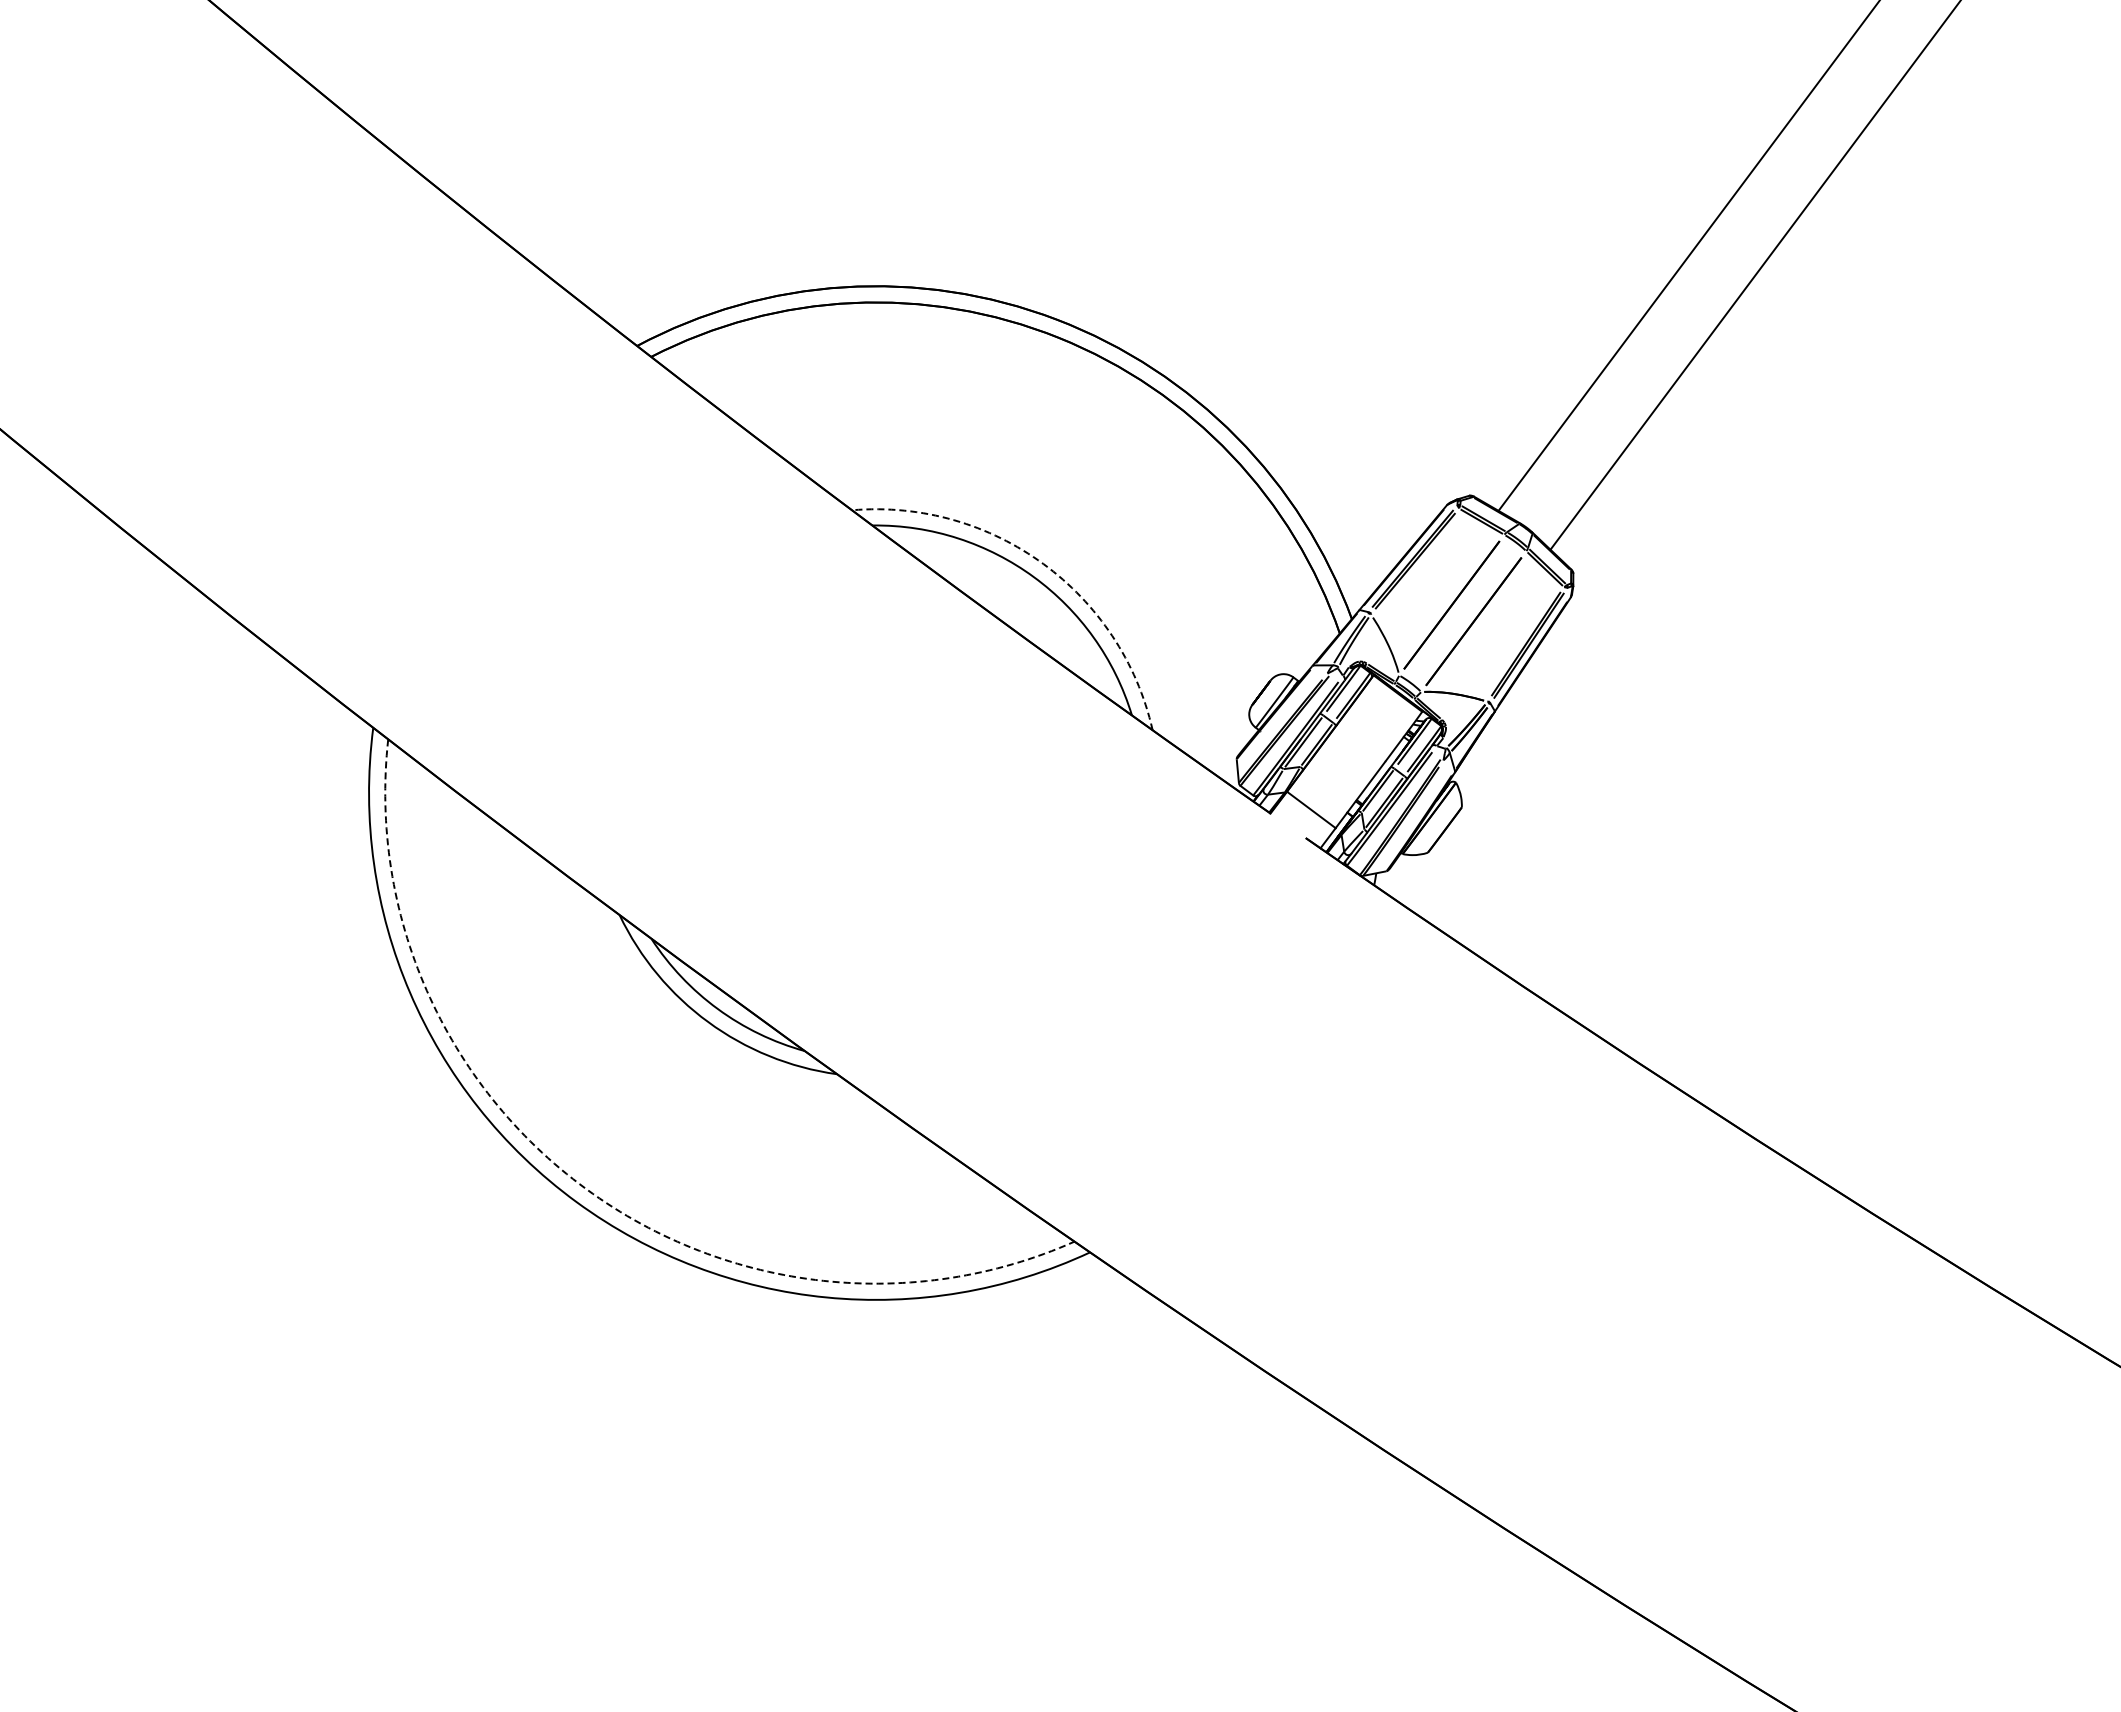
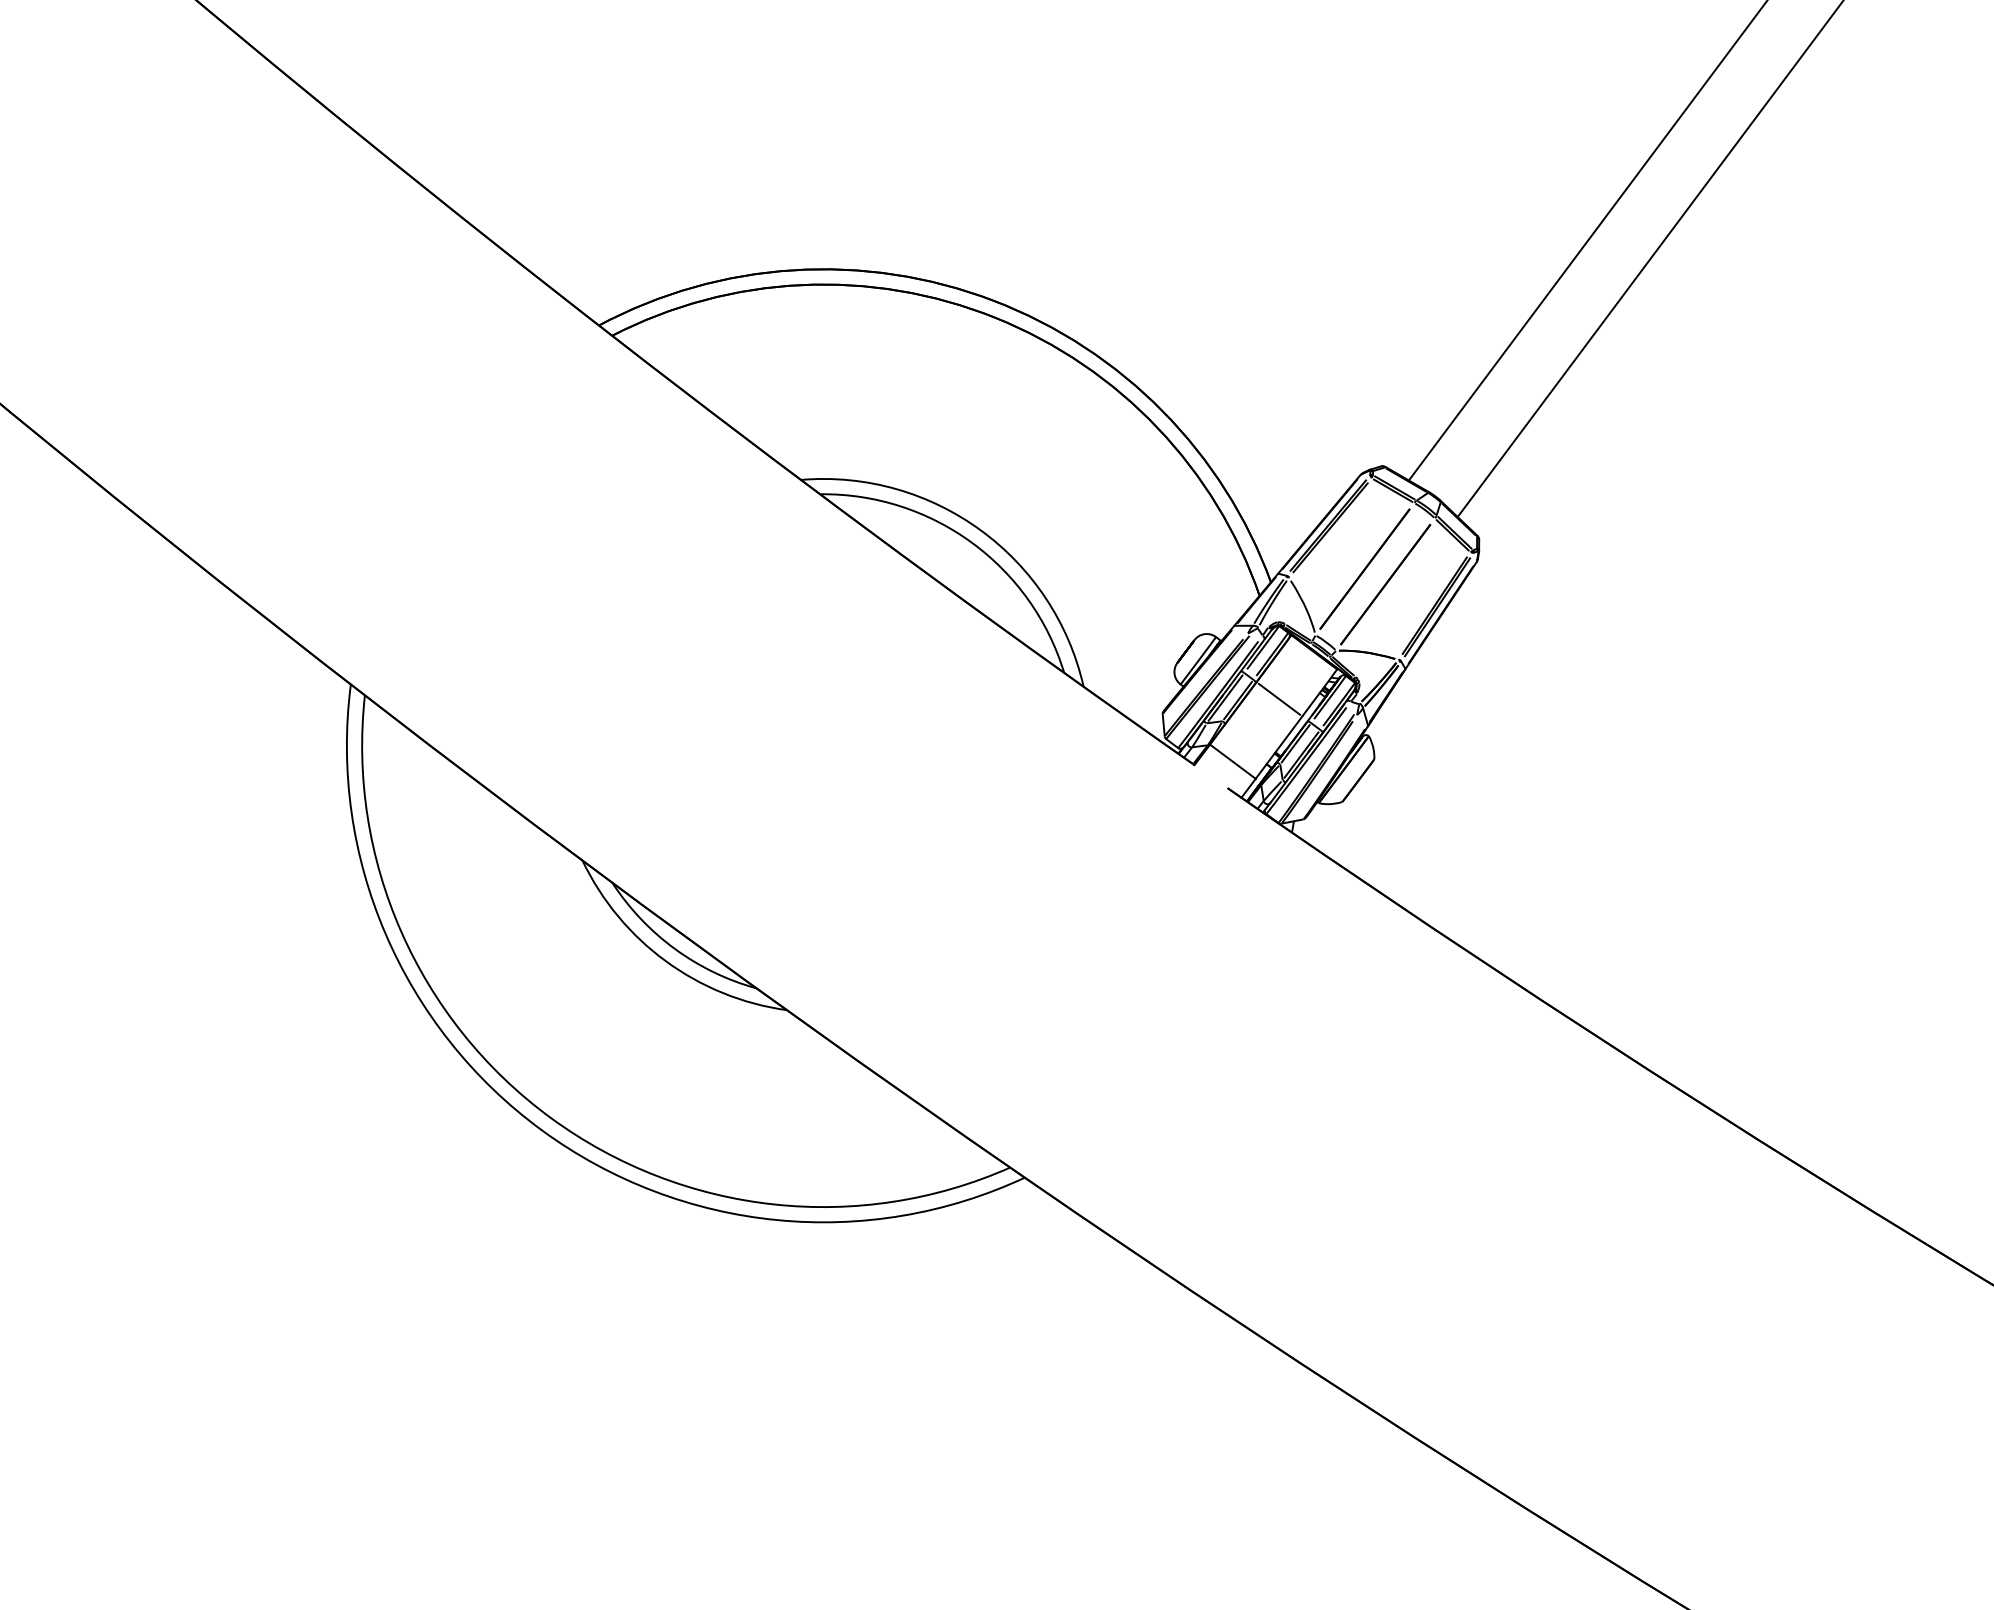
arc: (1043, 564) -> (981, 530), dashed -> solid
line: (1360, 743) -> (1279, 699), added
arc: (586, 1189) -> (551, 1118), dashed -> solid

